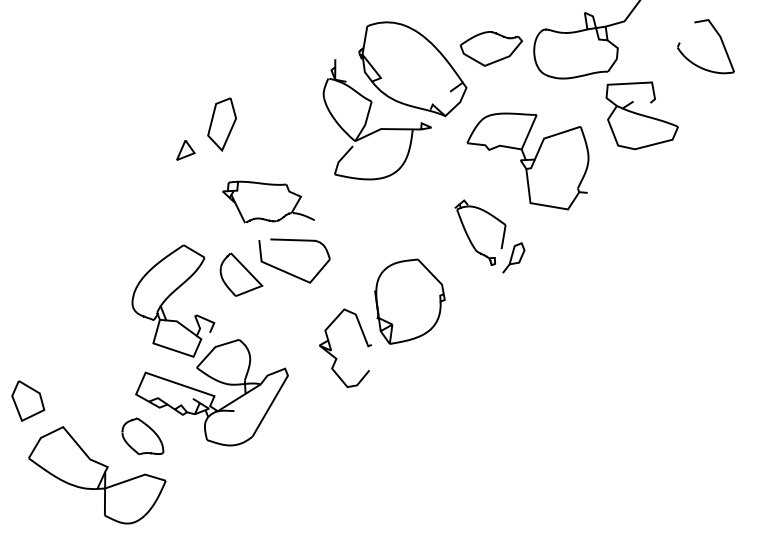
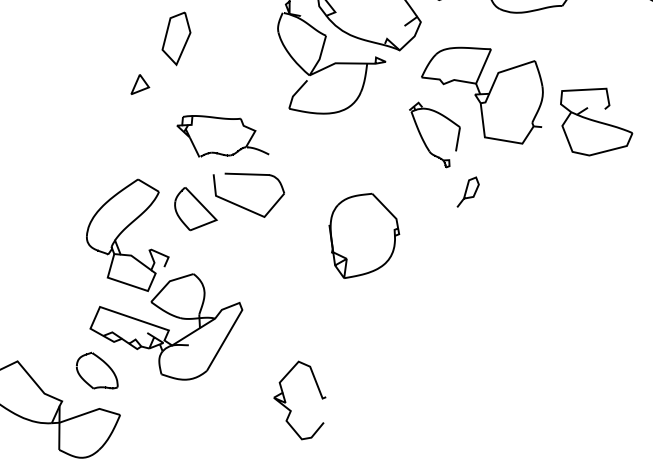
part: (641, 115) -> (595, 121), moved
part: (221, 124) -> (175, 38), moved
part: (471, 240) -> (425, 142), moved
part: (335, 356) -> (289, 408), moved

